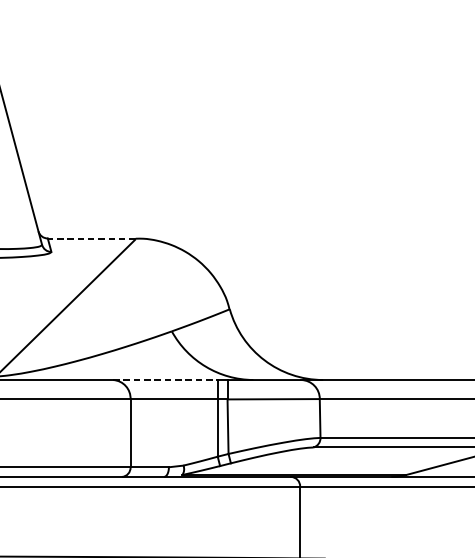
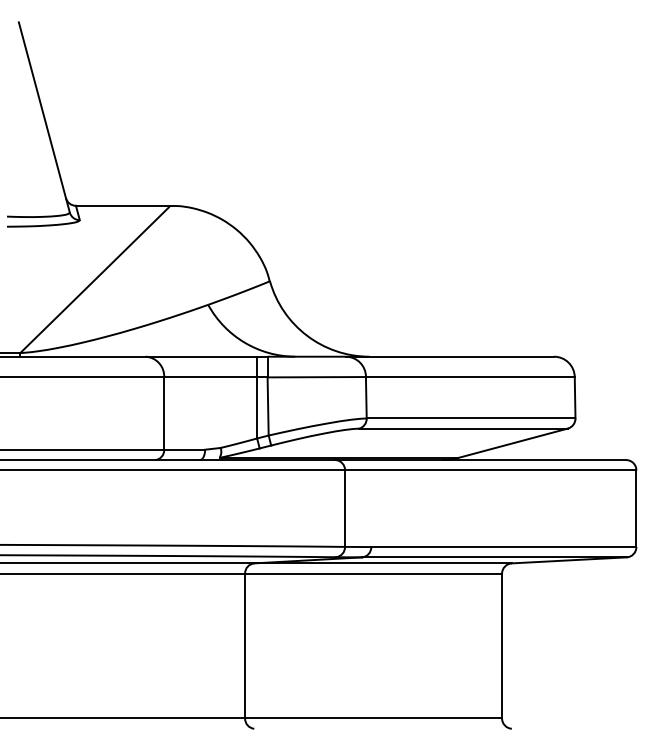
line: (91, 238) -> (122, 205), dashed -> solid
line: (165, 379) -> (201, 356), dashed -> solid

